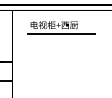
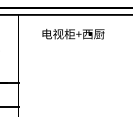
line: (61, 33) -> (82, 45), removed

